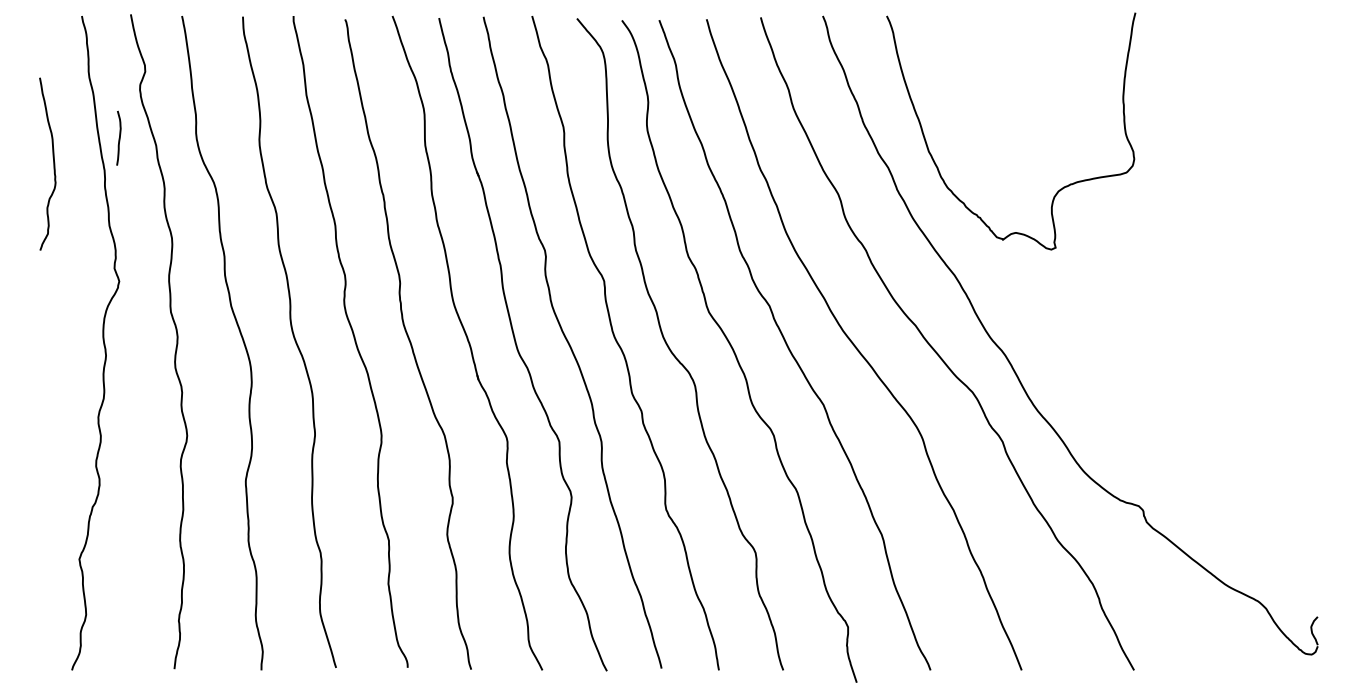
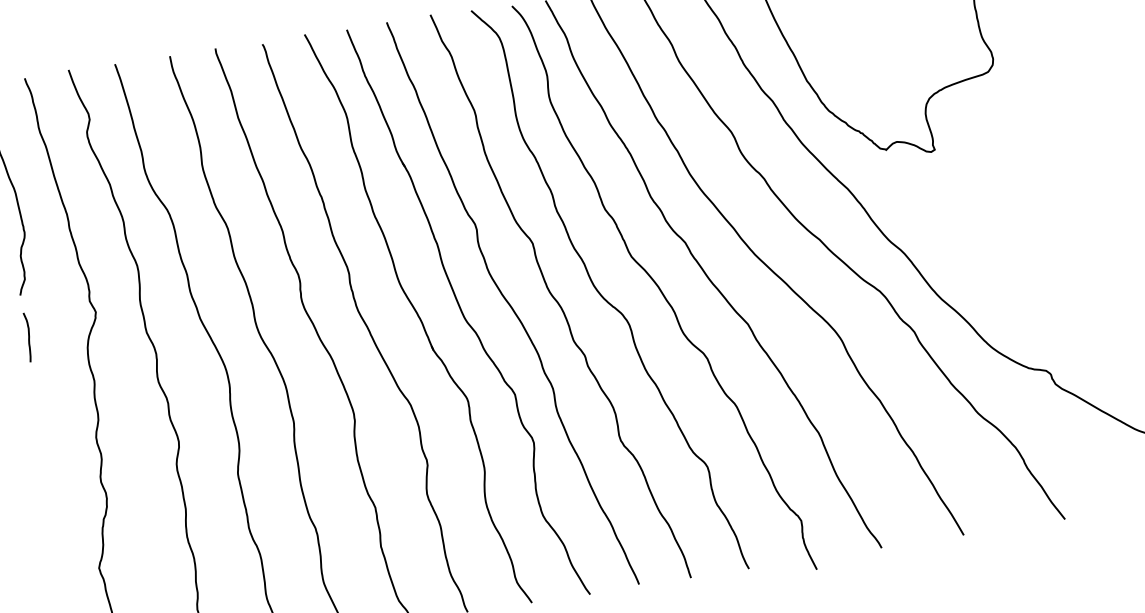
curve: (119, 137) -> (28, 336), moved

